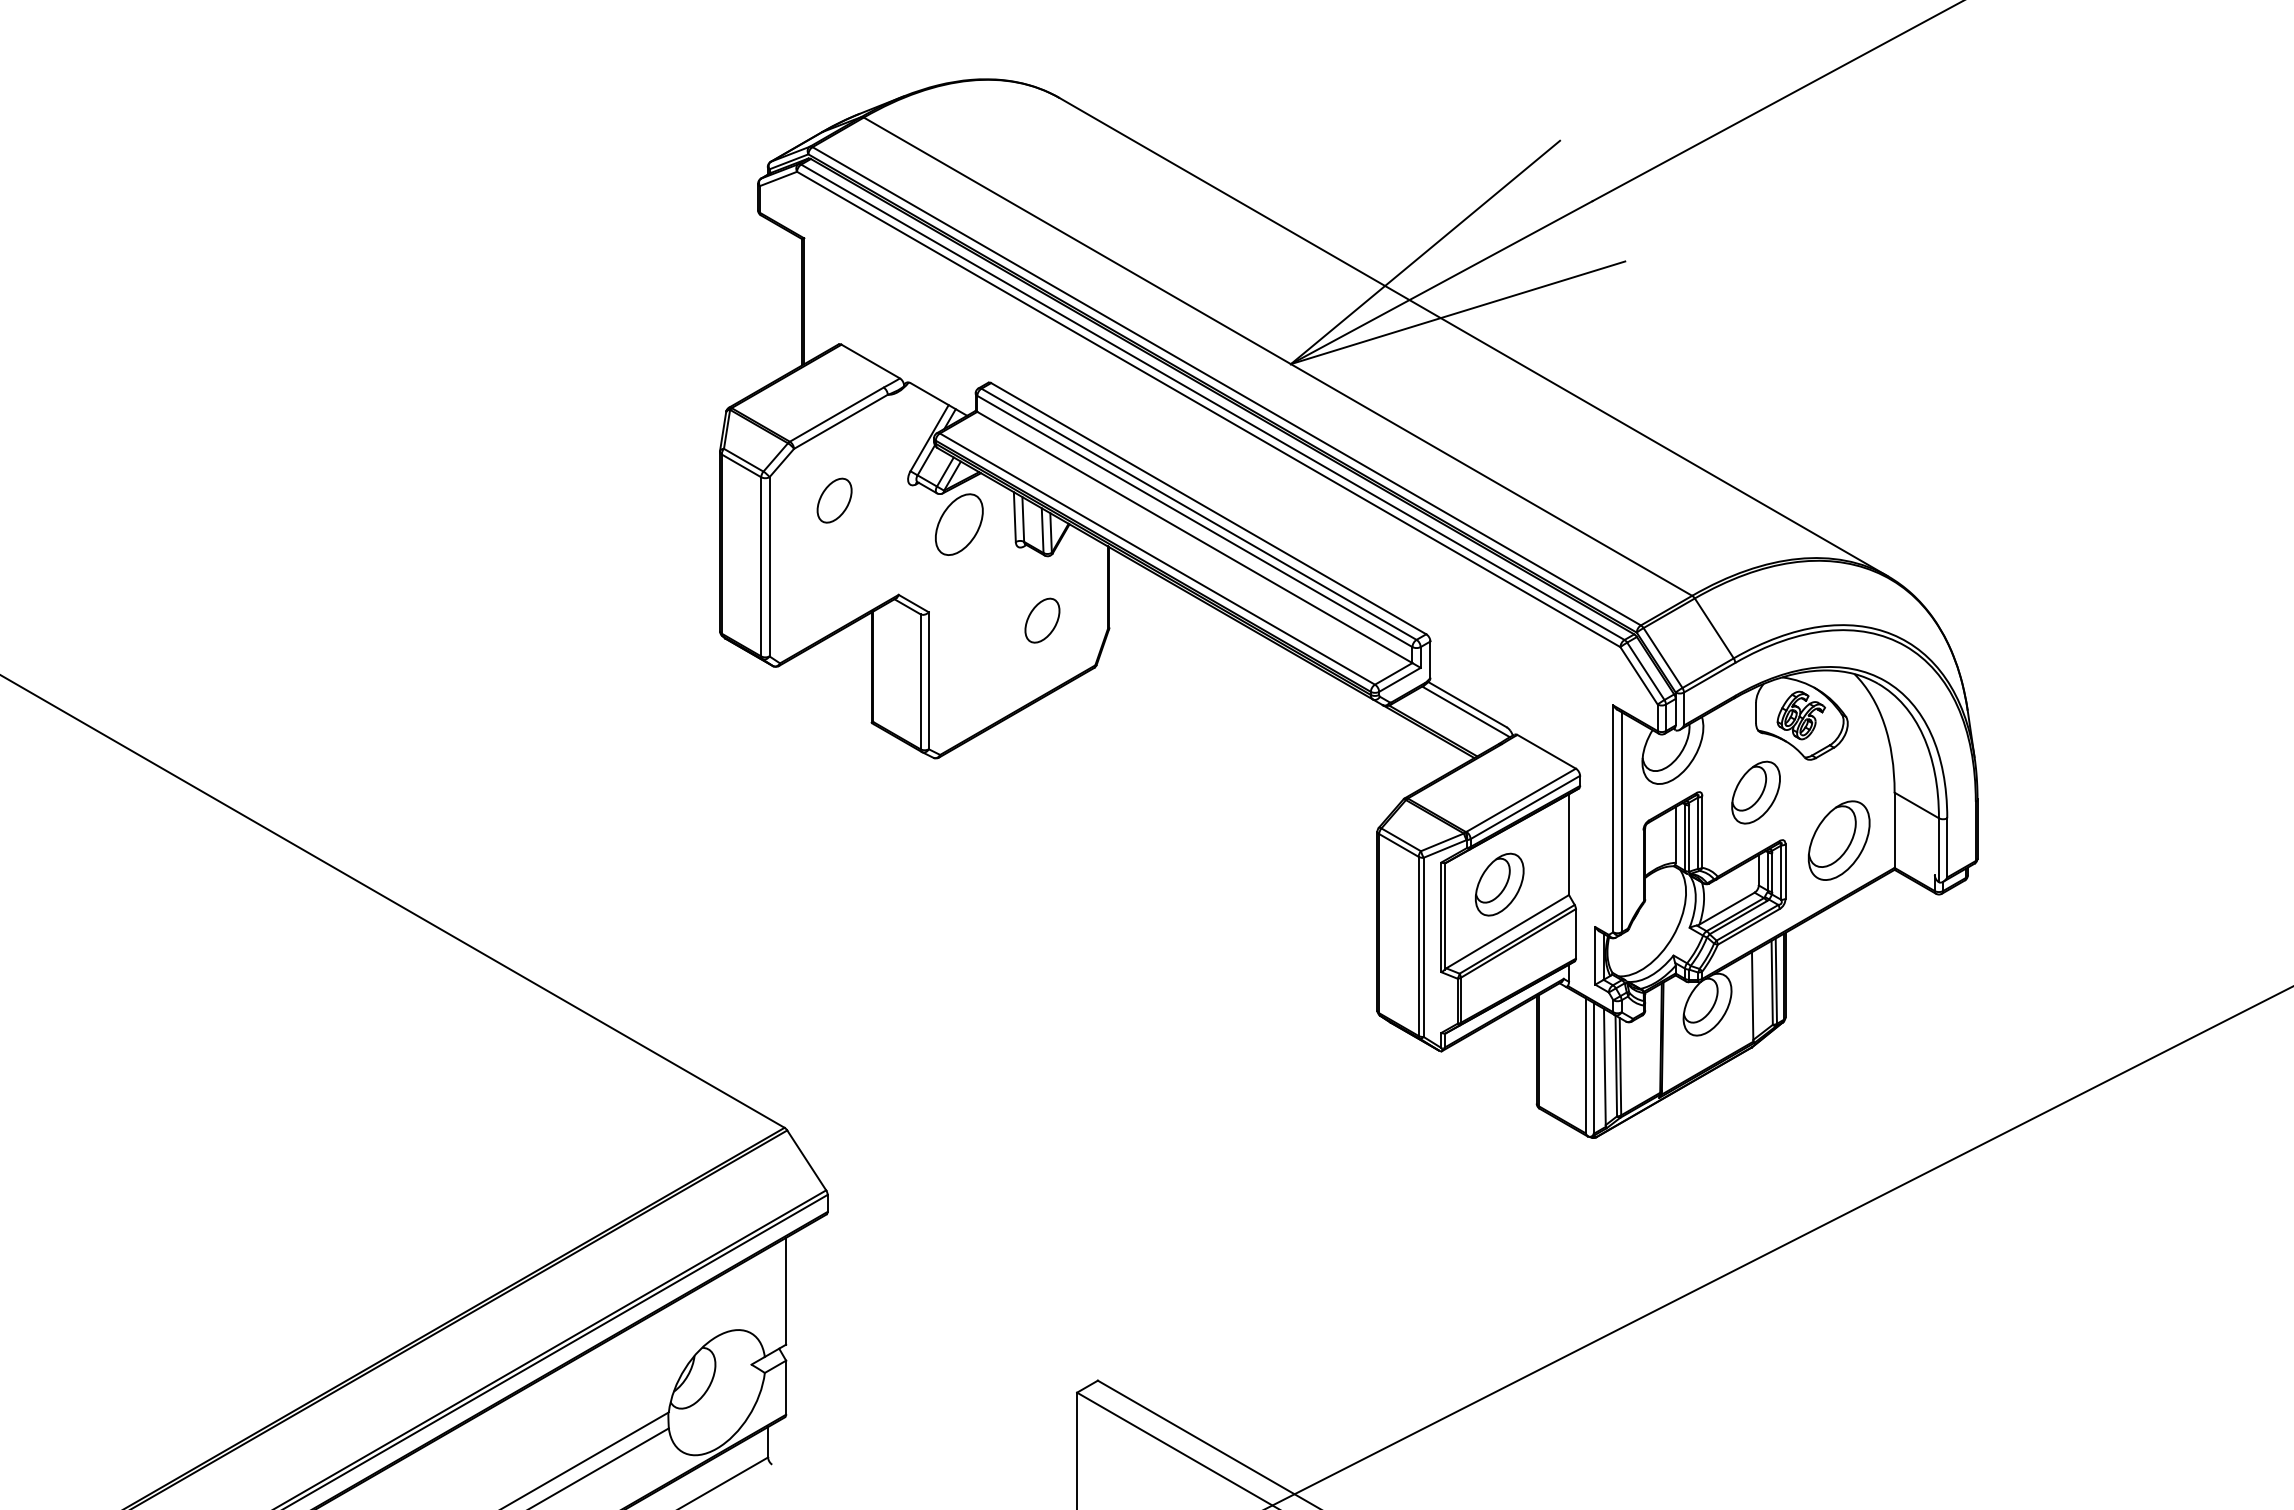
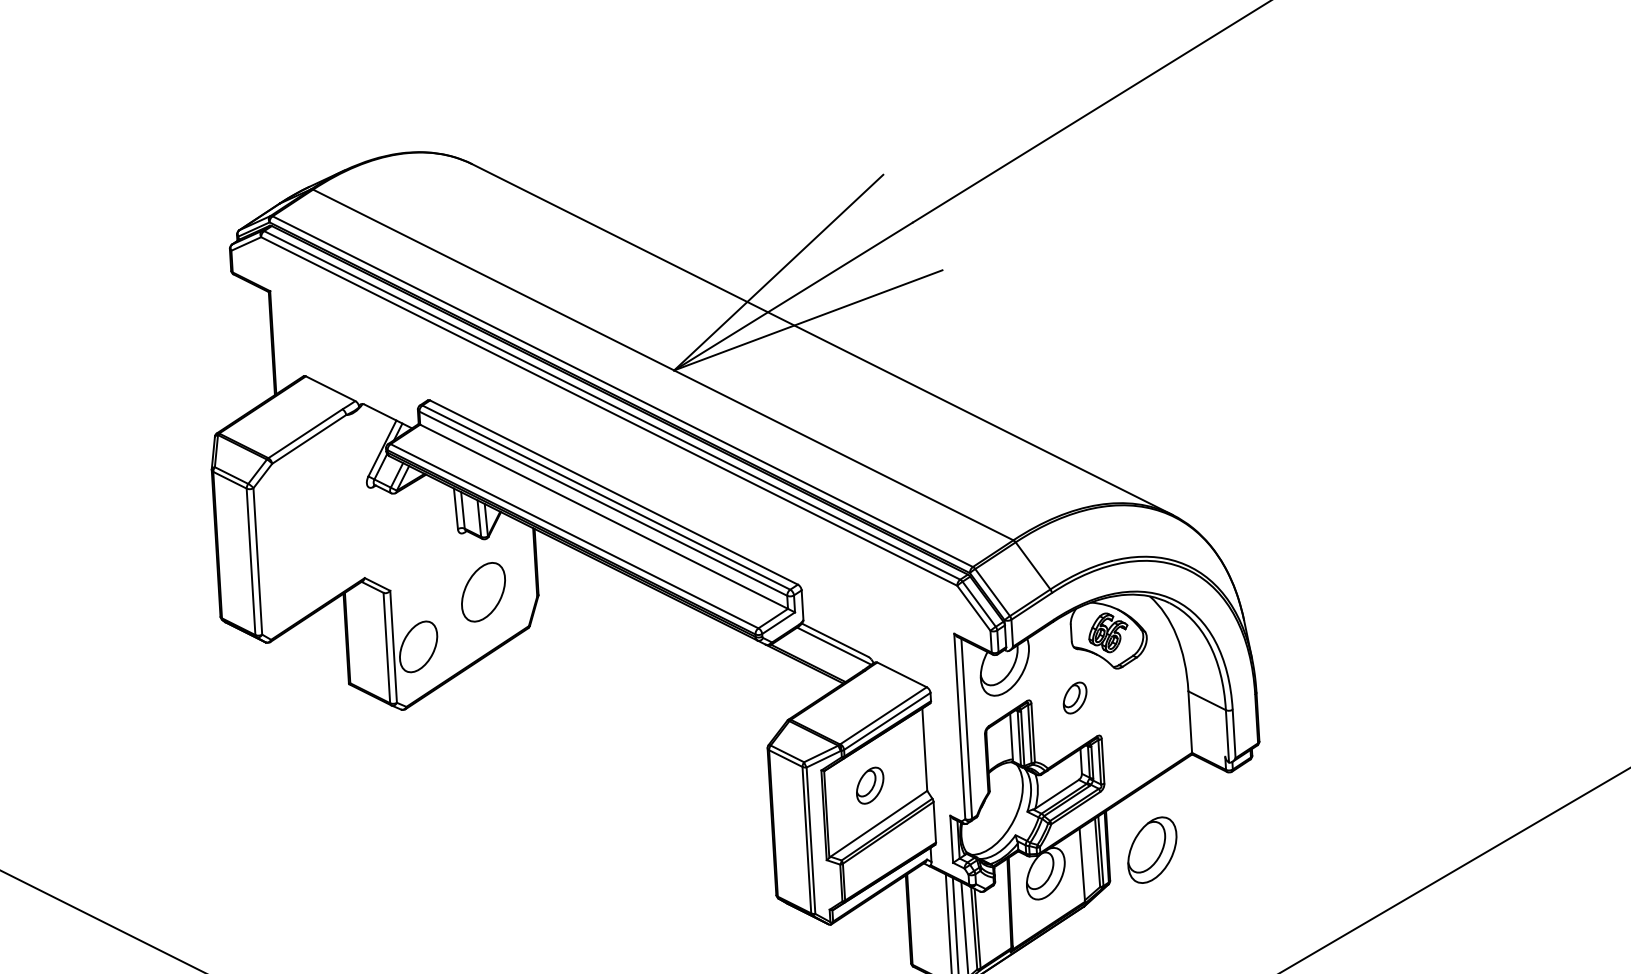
part: (834, 500) -> (307, 504), removed
part: (959, 524) -> (418, 646), moved
part: (1042, 620) -> (483, 592), size x1.6
part: (1755, 792) -> (1074, 697), size x0.6
part: (1838, 840) -> (1151, 850), moved
part: (1499, 884) -> (869, 785), size x0.7

